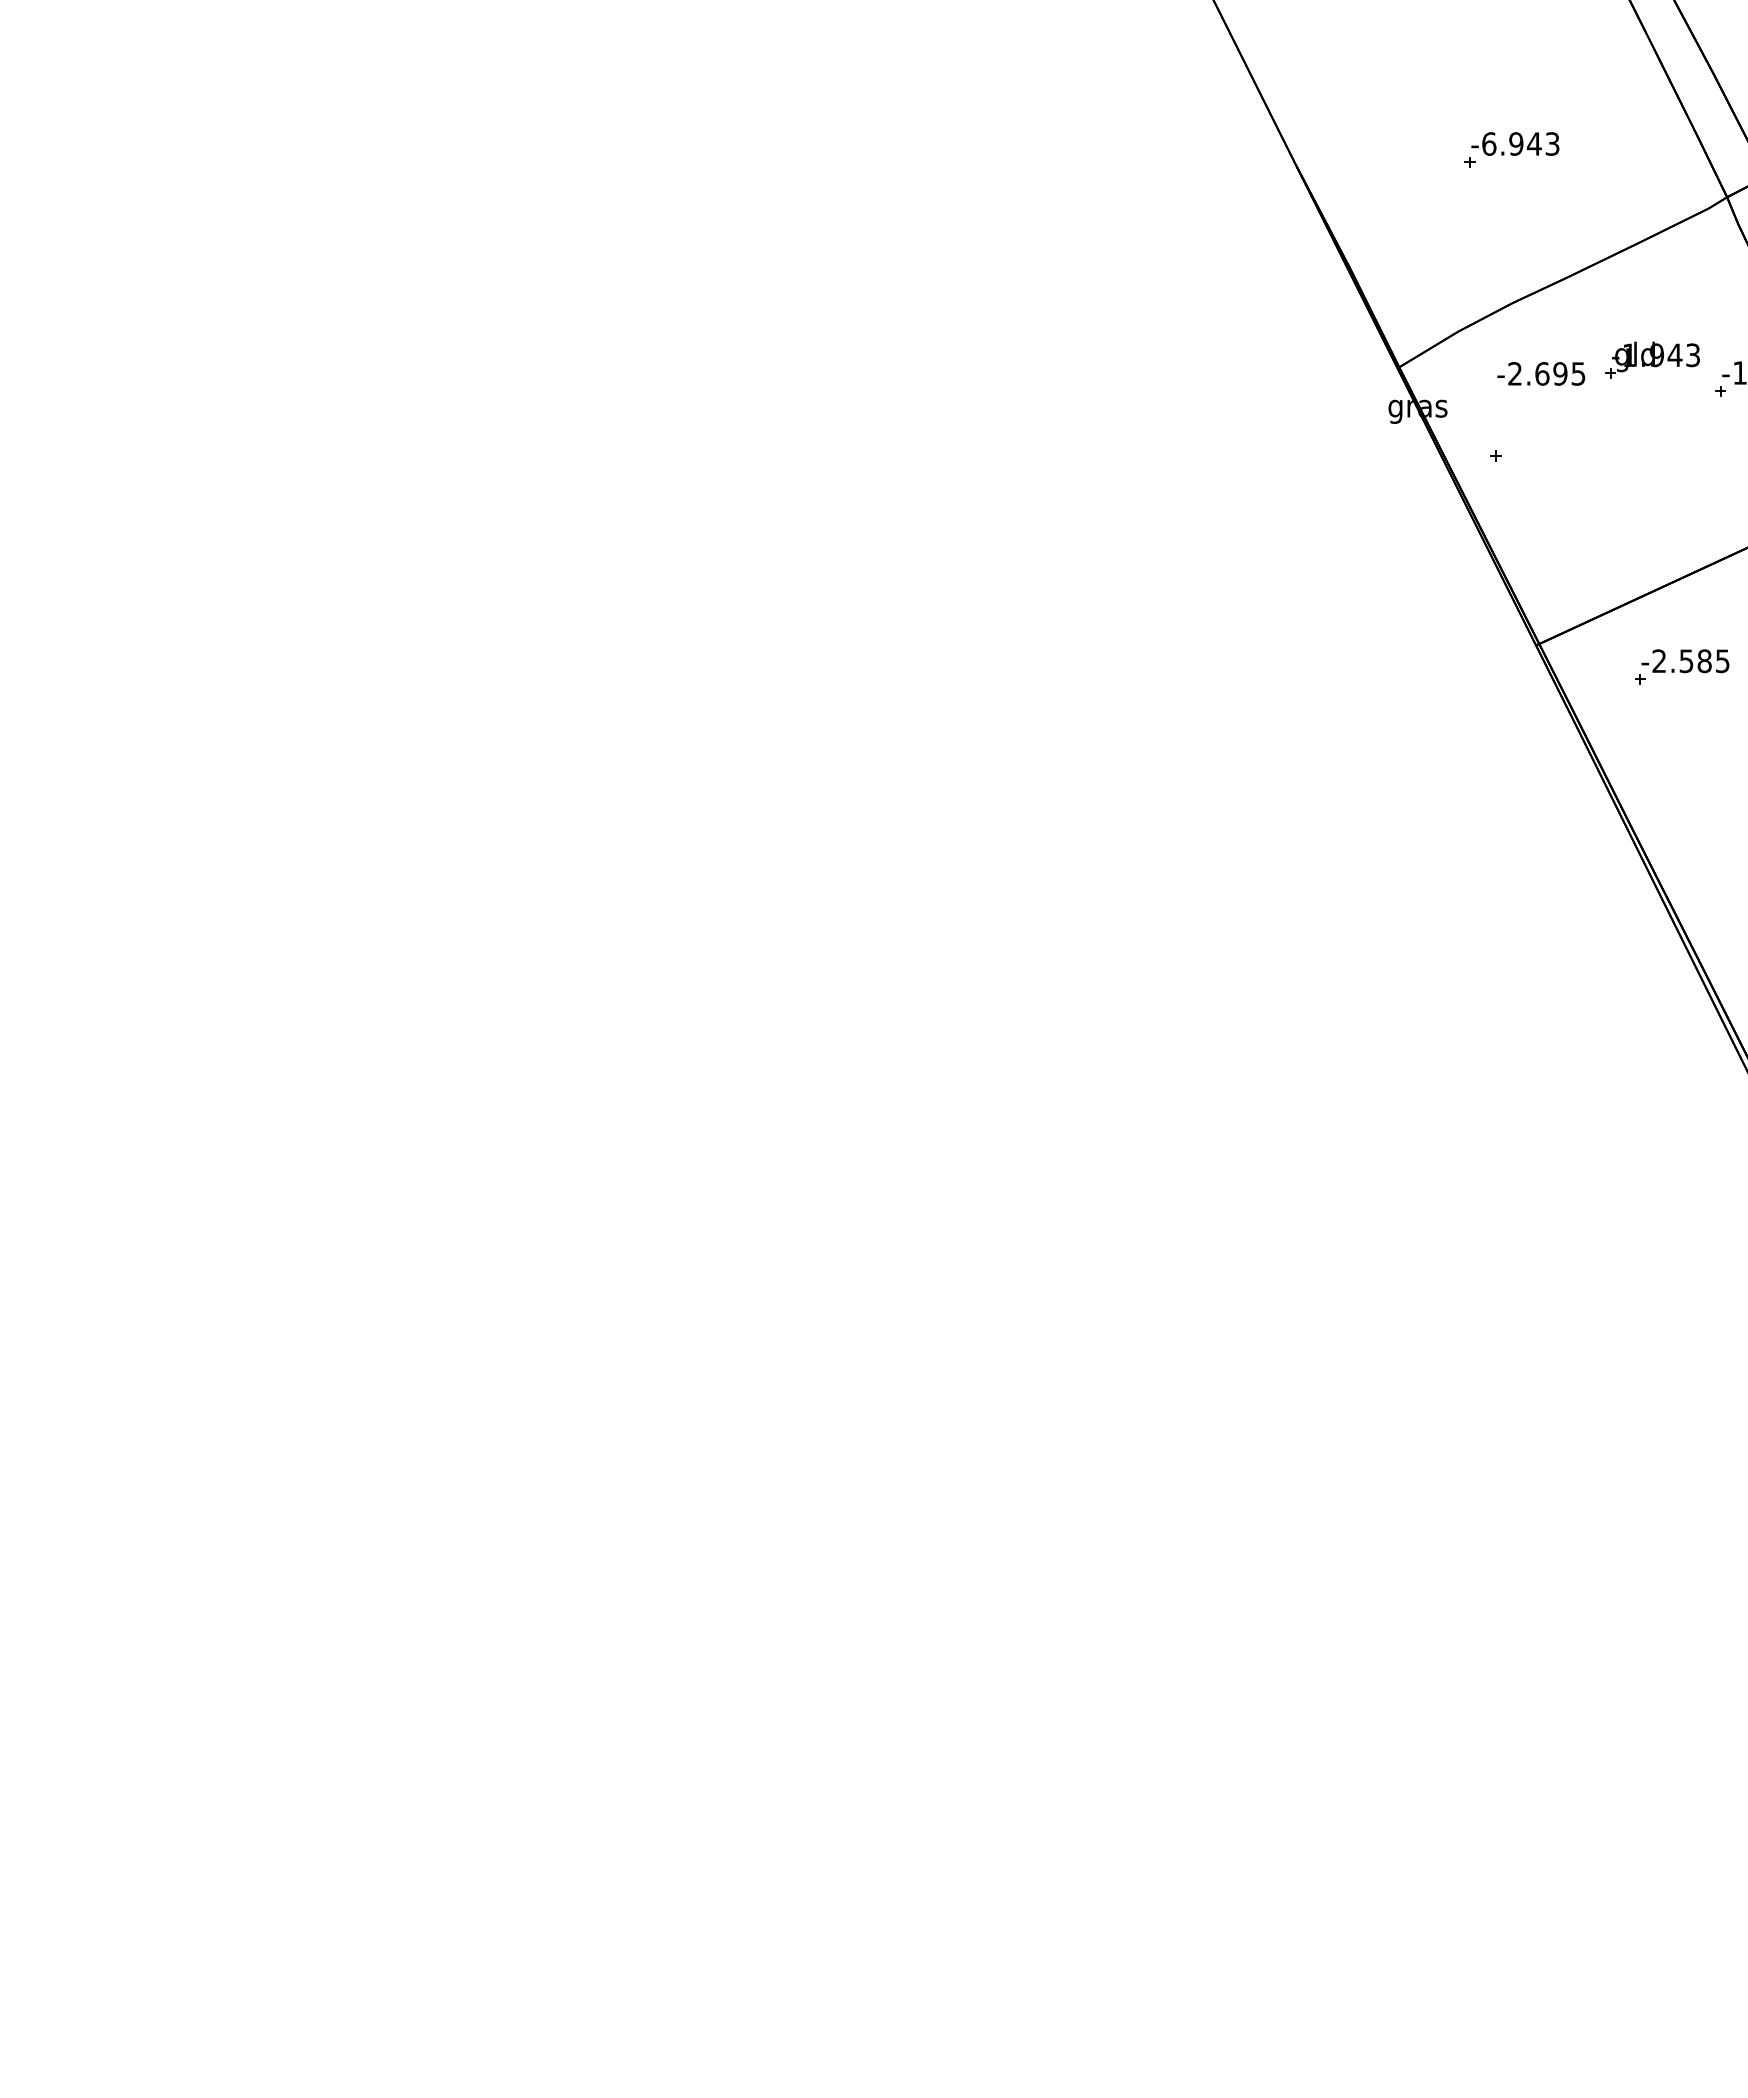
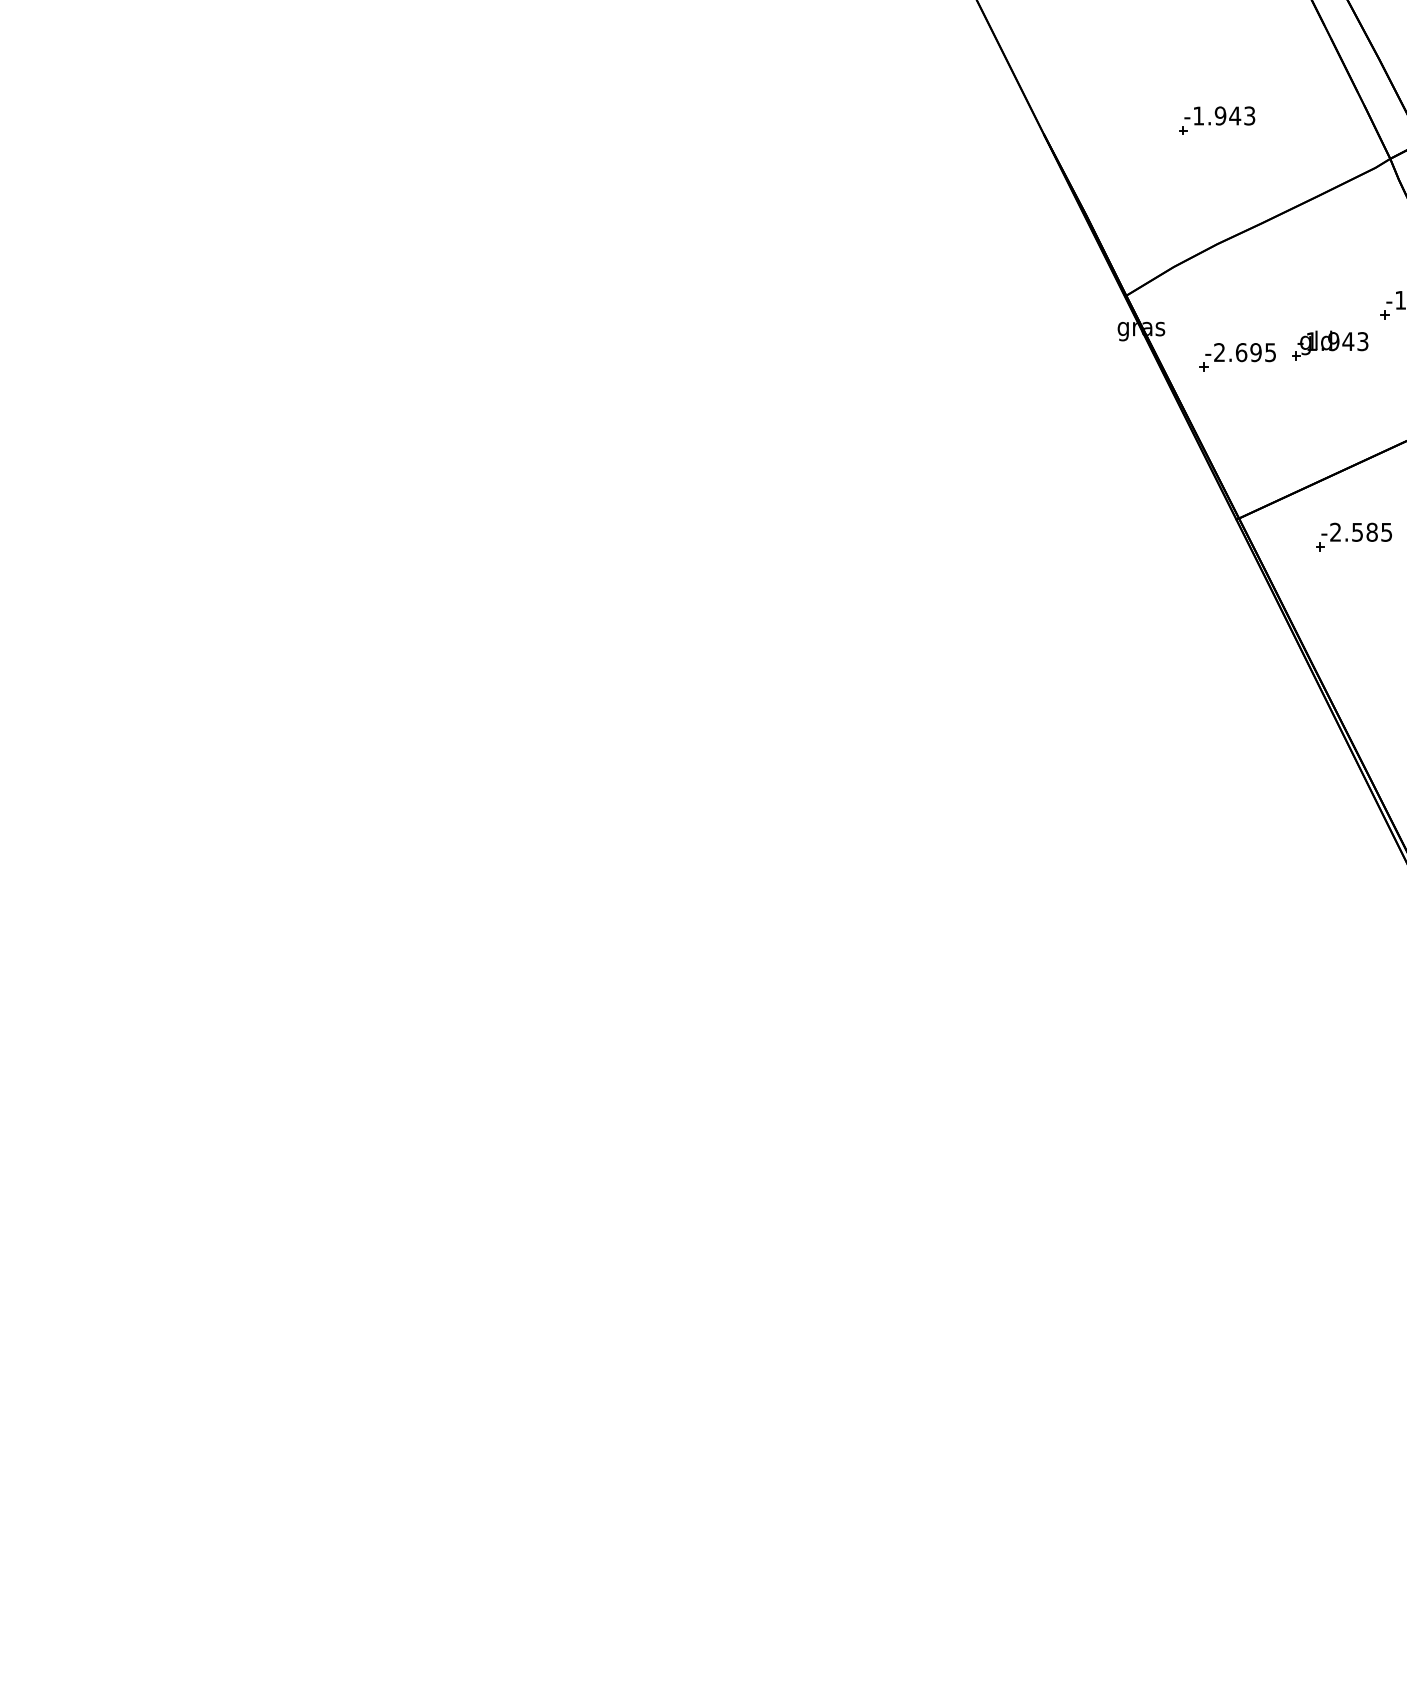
text: (1489, 143) -> (1198, 115), -6.943 -> -1.943
part: (1652, 359) -> (1330, 344), moved
text: (1541, 373) -> (1240, 352), moved

